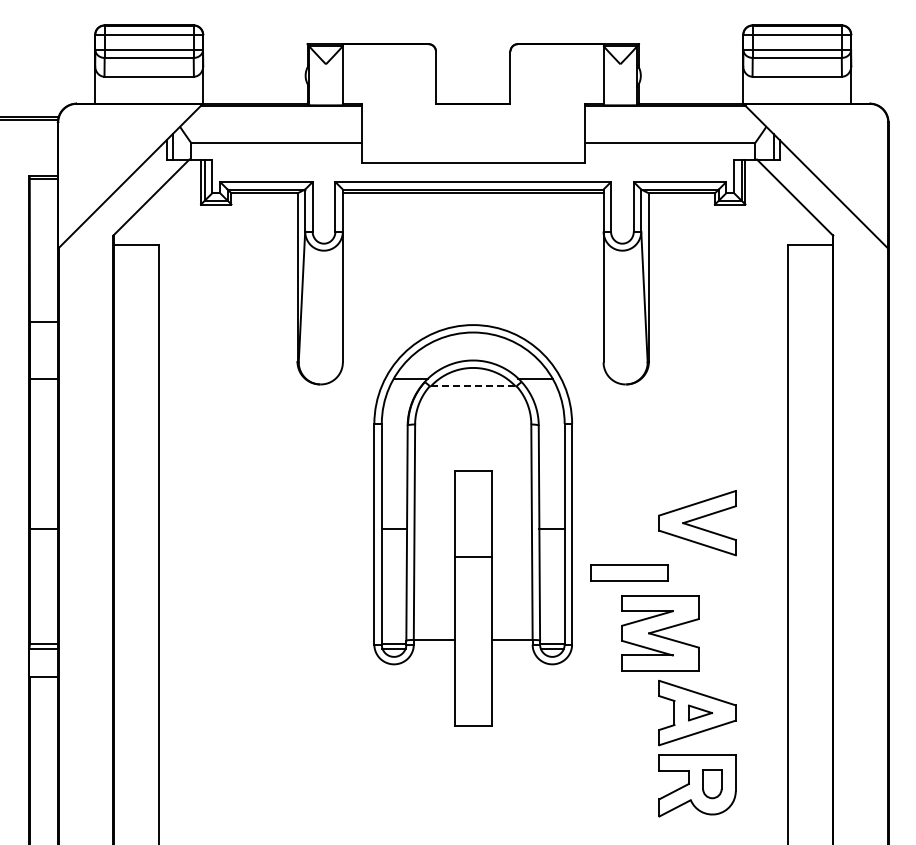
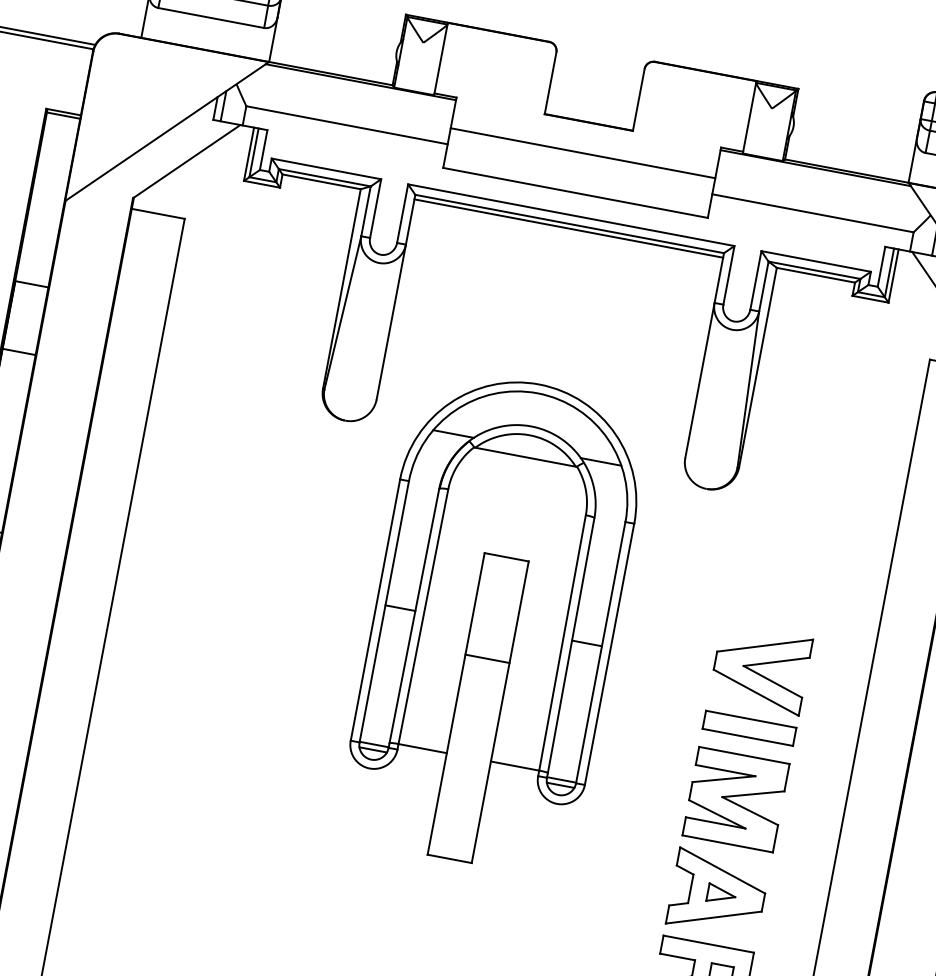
line: (472, 129) -> (582, 152), added
line: (473, 386) -> (525, 457), dashed -> solid
part: (629, 572) -> (749, 727), moved
part: (660, 633) -> (735, 799), moved

